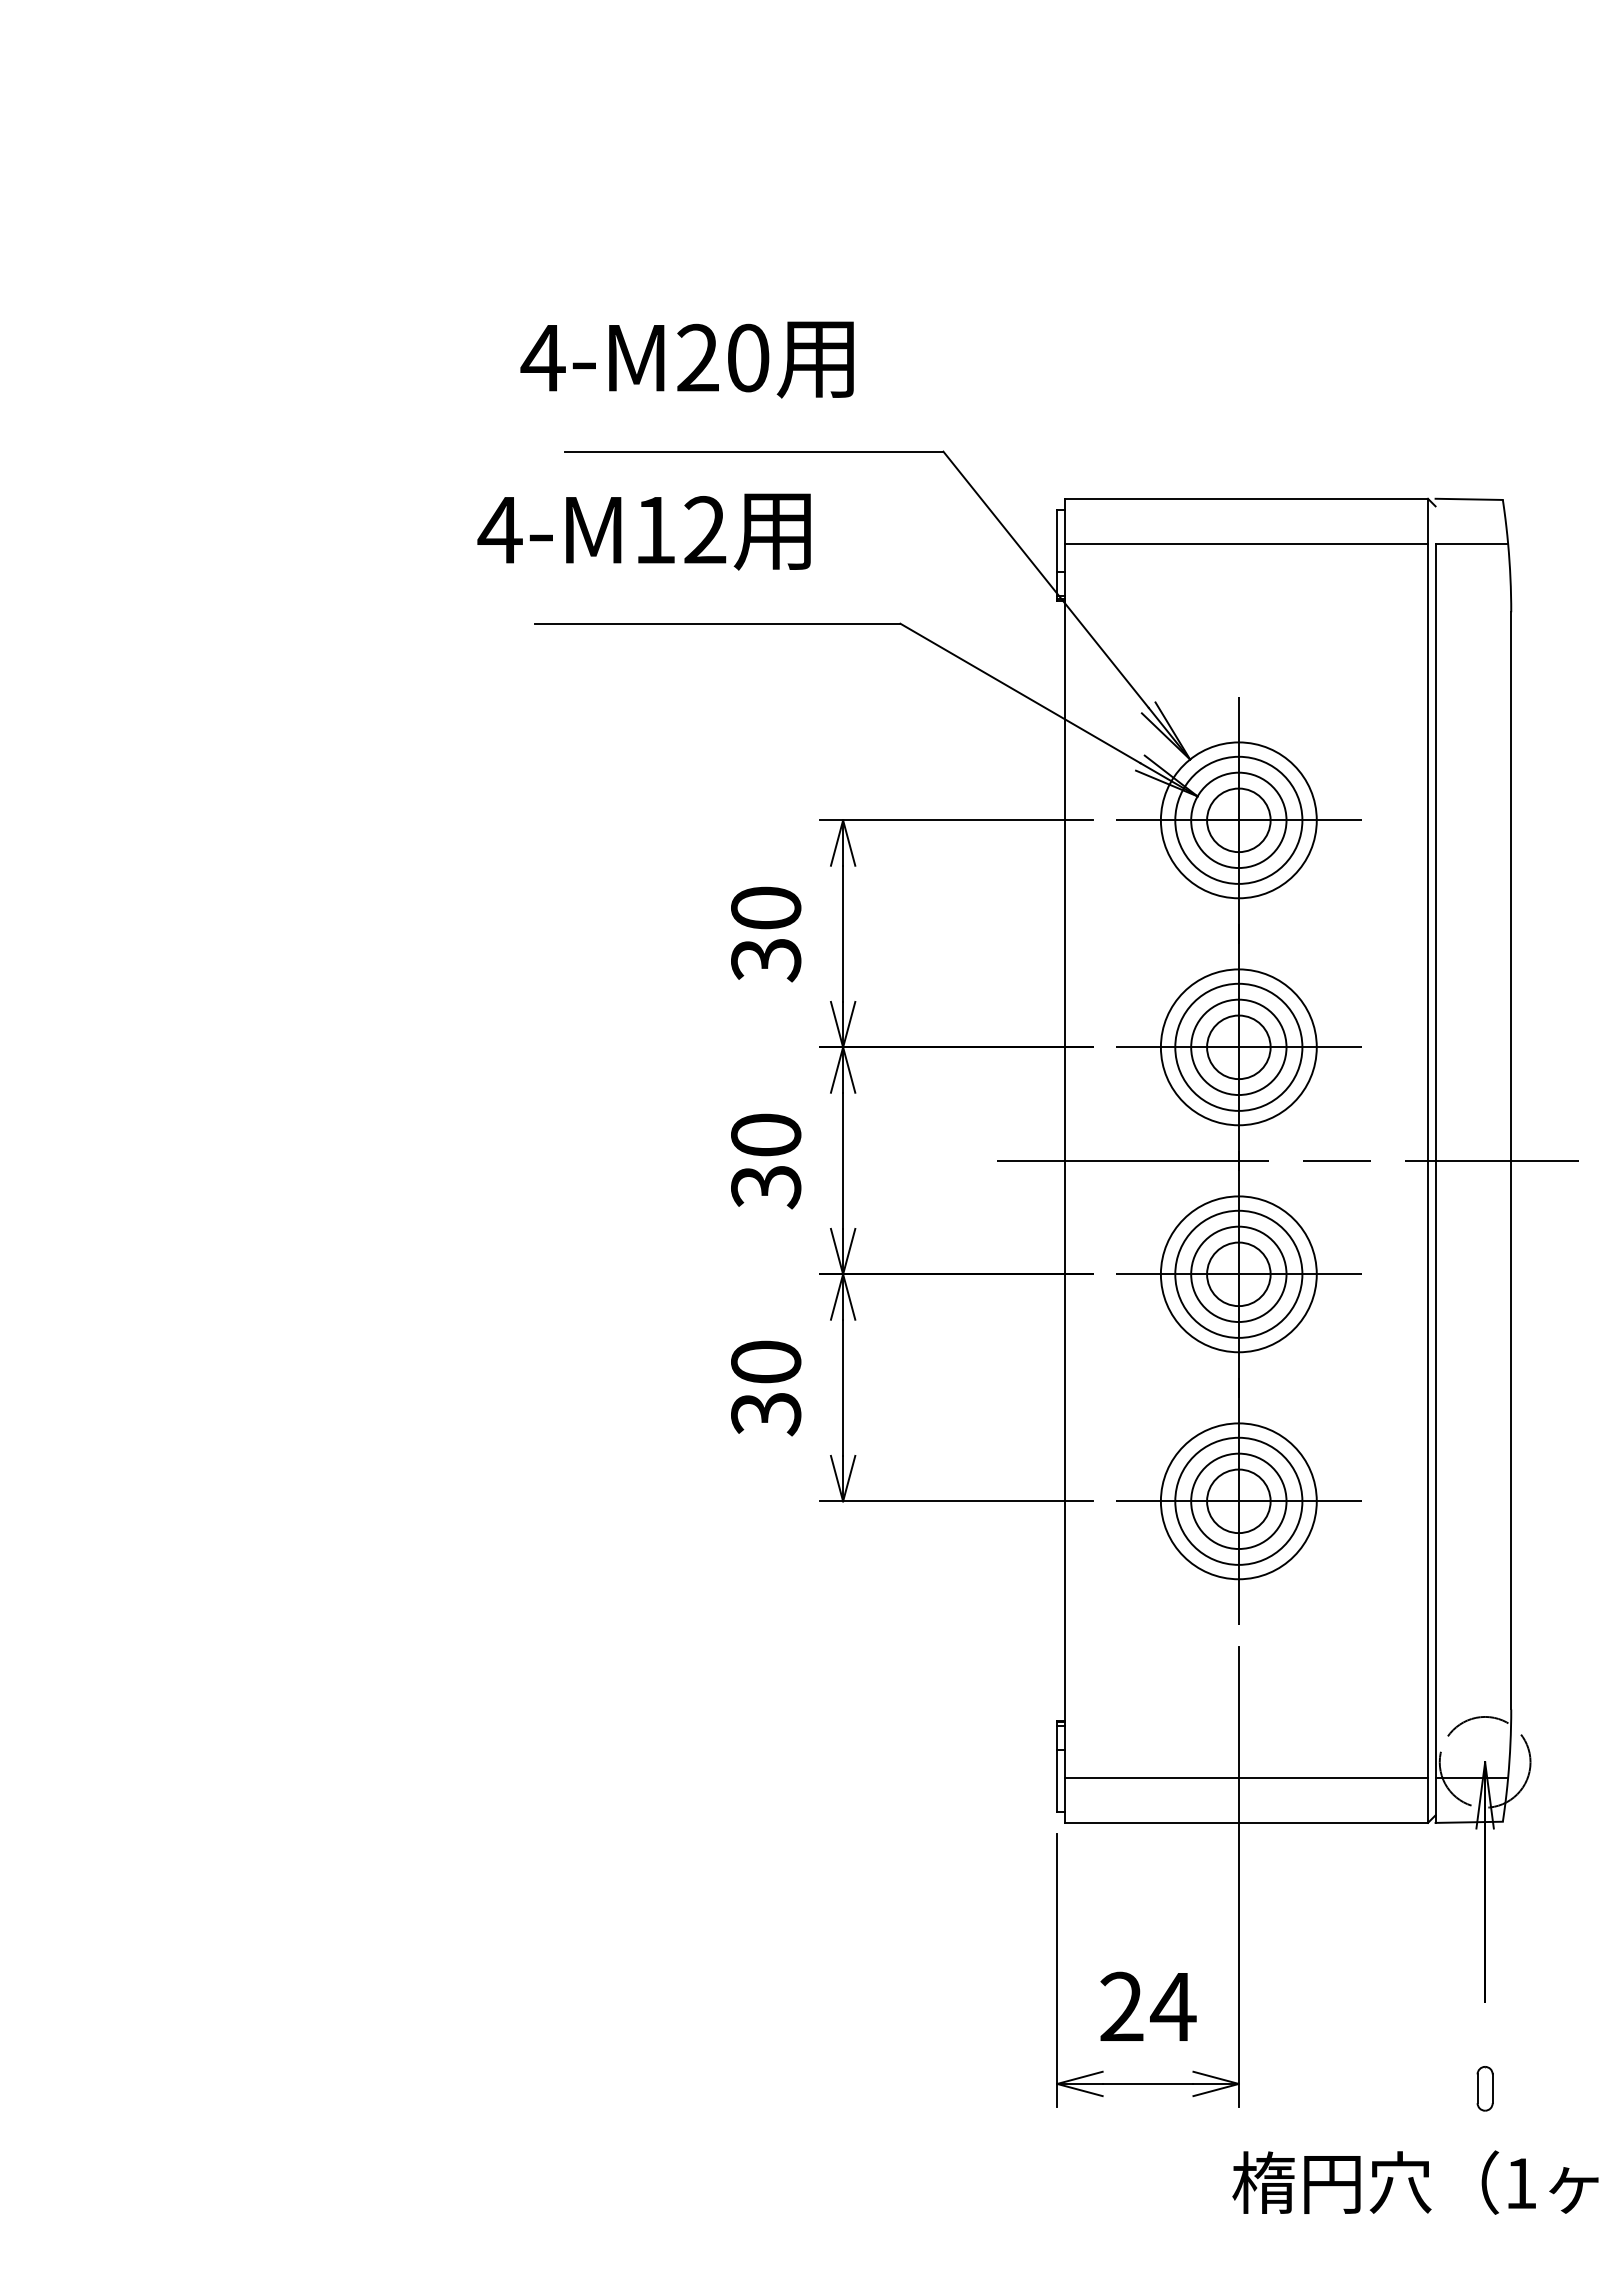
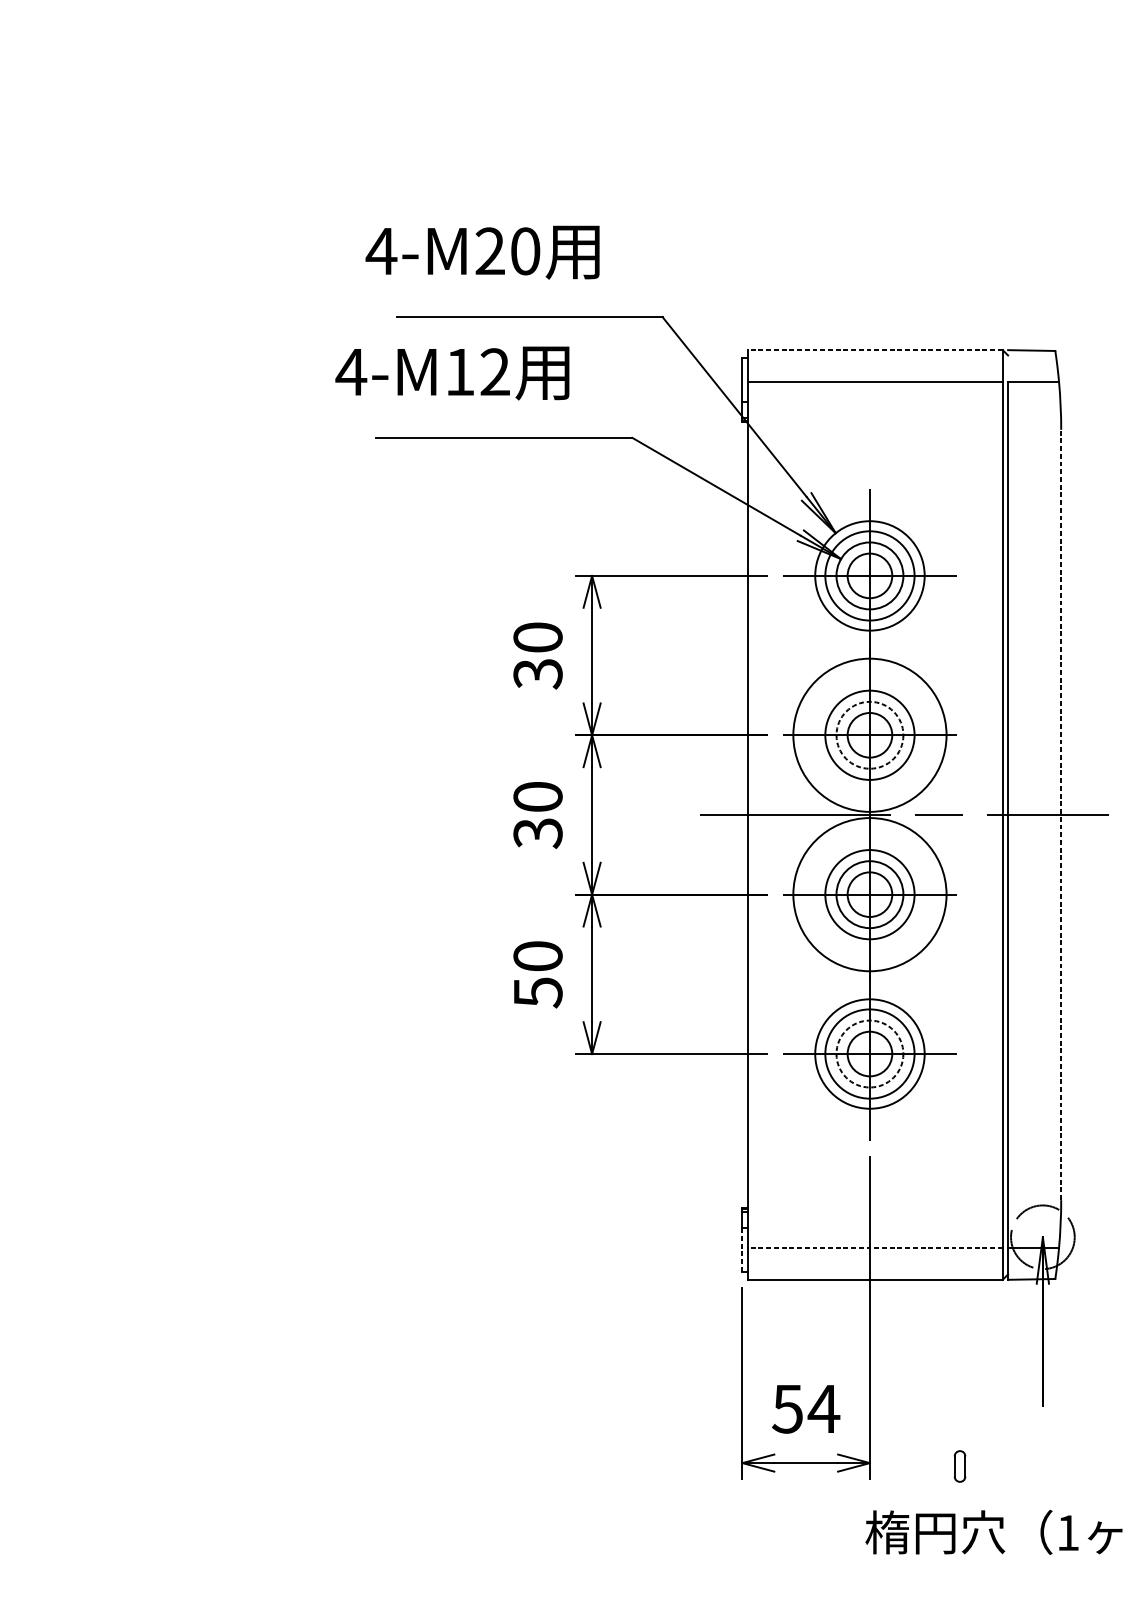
line: (1246, 498) -> (875, 349), solid -> dashed
circle: (1238, 1047) -> (869, 735), size x1.4
circle: (1238, 1047) -> (869, 735), solid -> dashed
line: (1511, 1160) -> (1061, 814), solid -> dashed
circle: (1238, 1274) -> (869, 894), size x1.4
text: (765, 1414) -> (537, 993), 30 -> 50
circle: (1238, 1501) -> (869, 1054), solid -> dashed
line: (1246, 1777) -> (875, 1247), solid -> dashed
line: (1057, 1780) -> (742, 1250), solid -> dashed
text: (1121, 2006) -> (787, 1408), 24 -> 54
part: (1484, 2088) -> (959, 1466), moved

